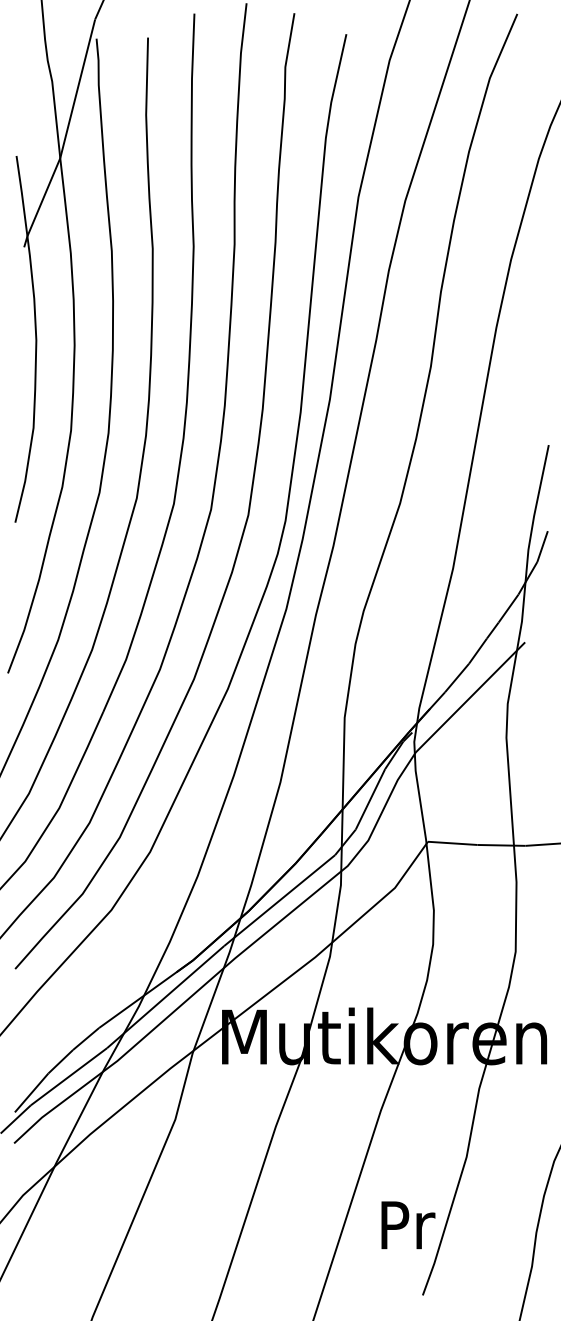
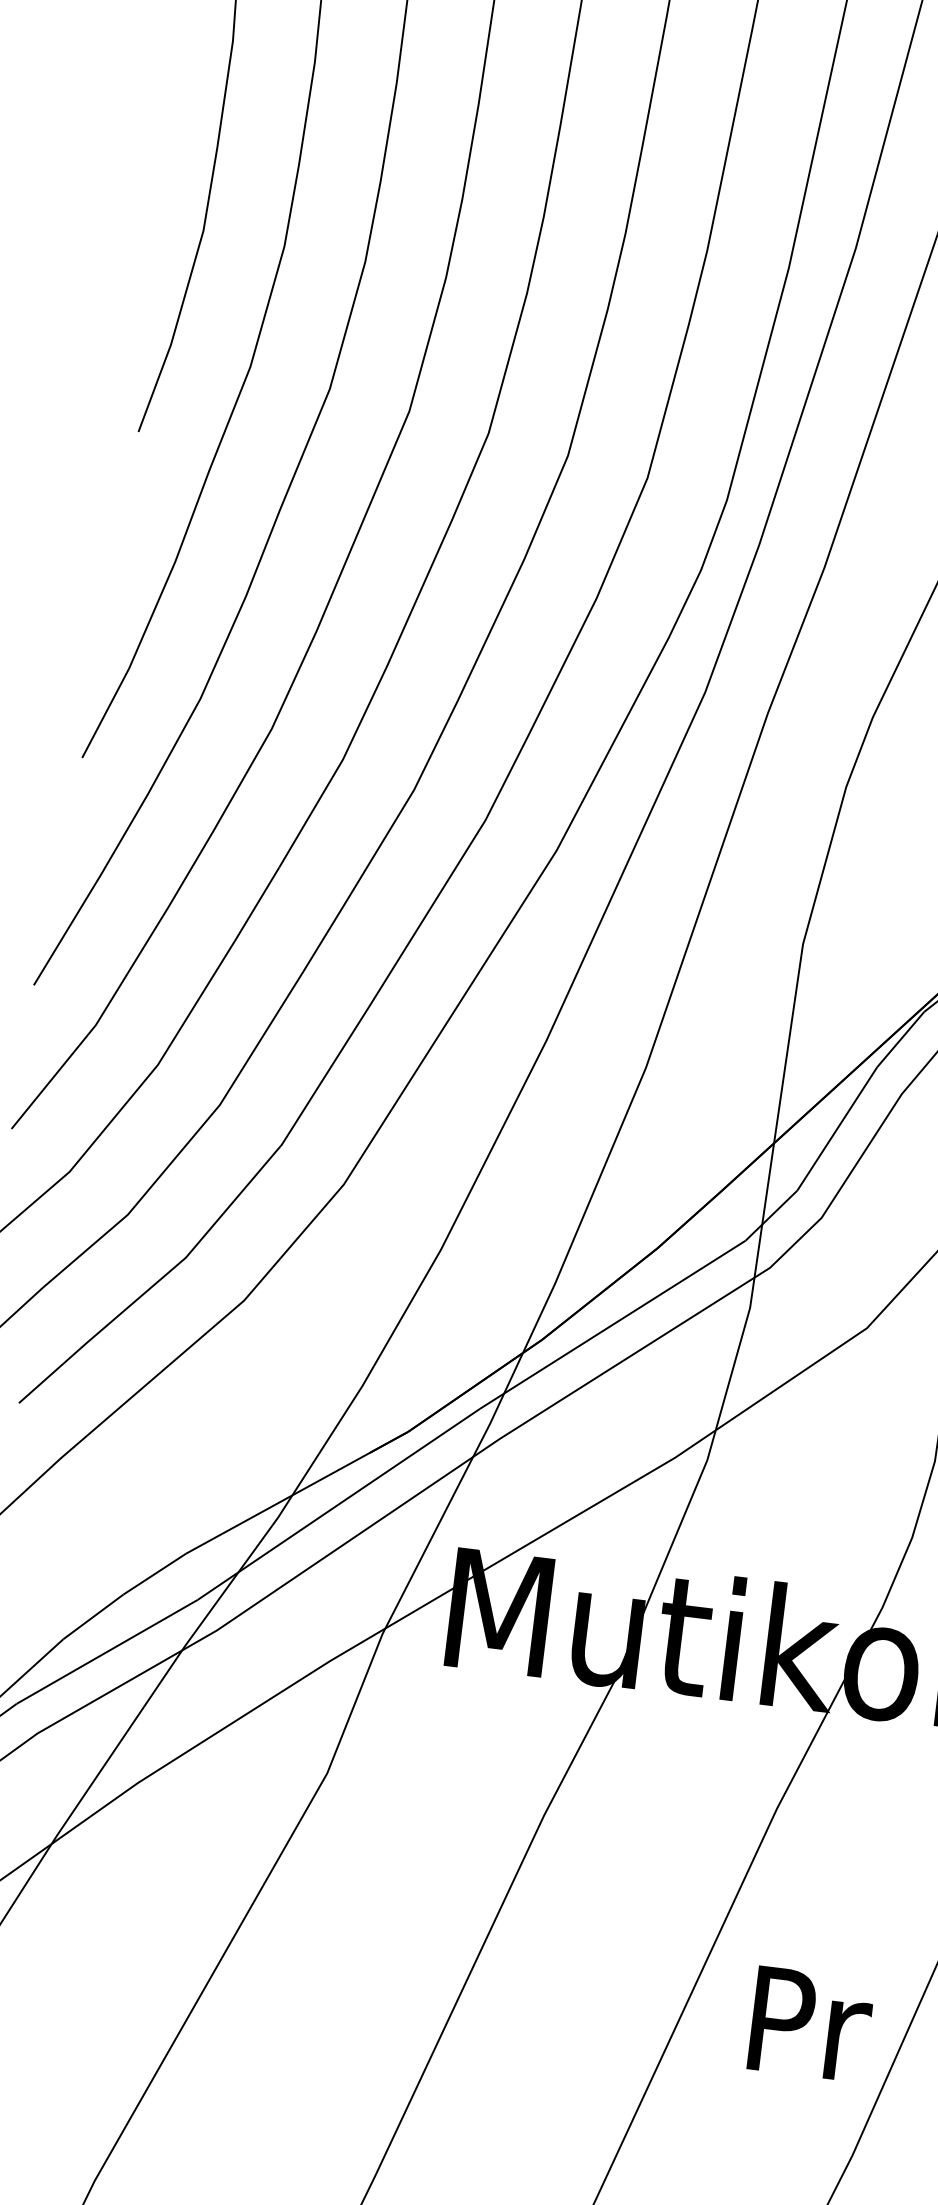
text: (408, 1225) -> (811, 2024), moved

